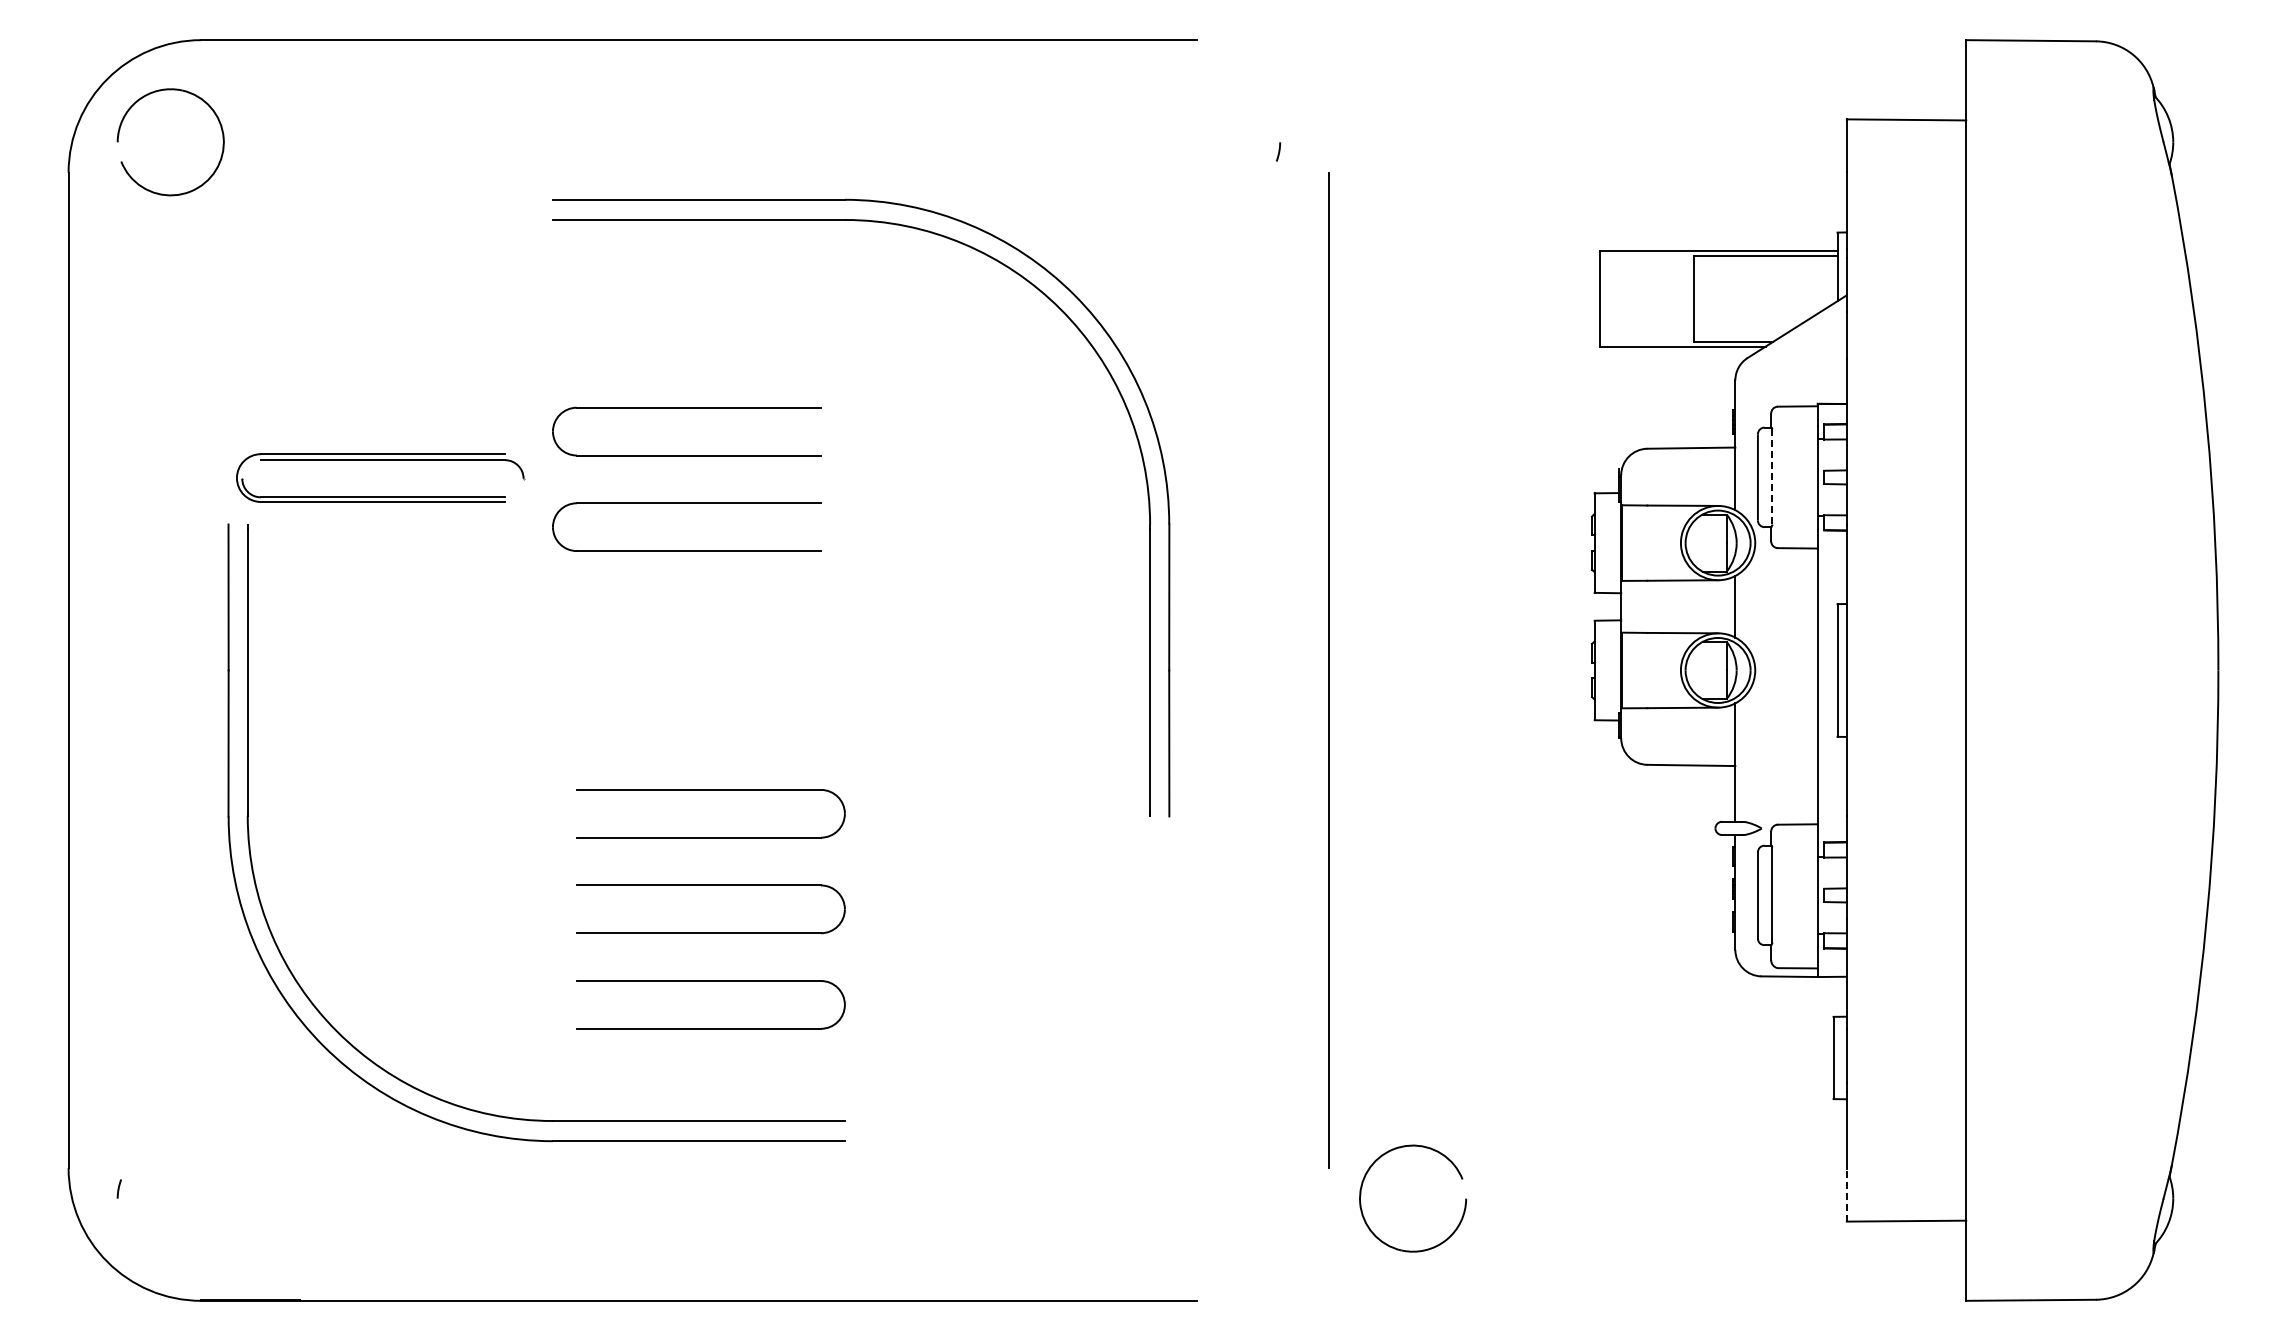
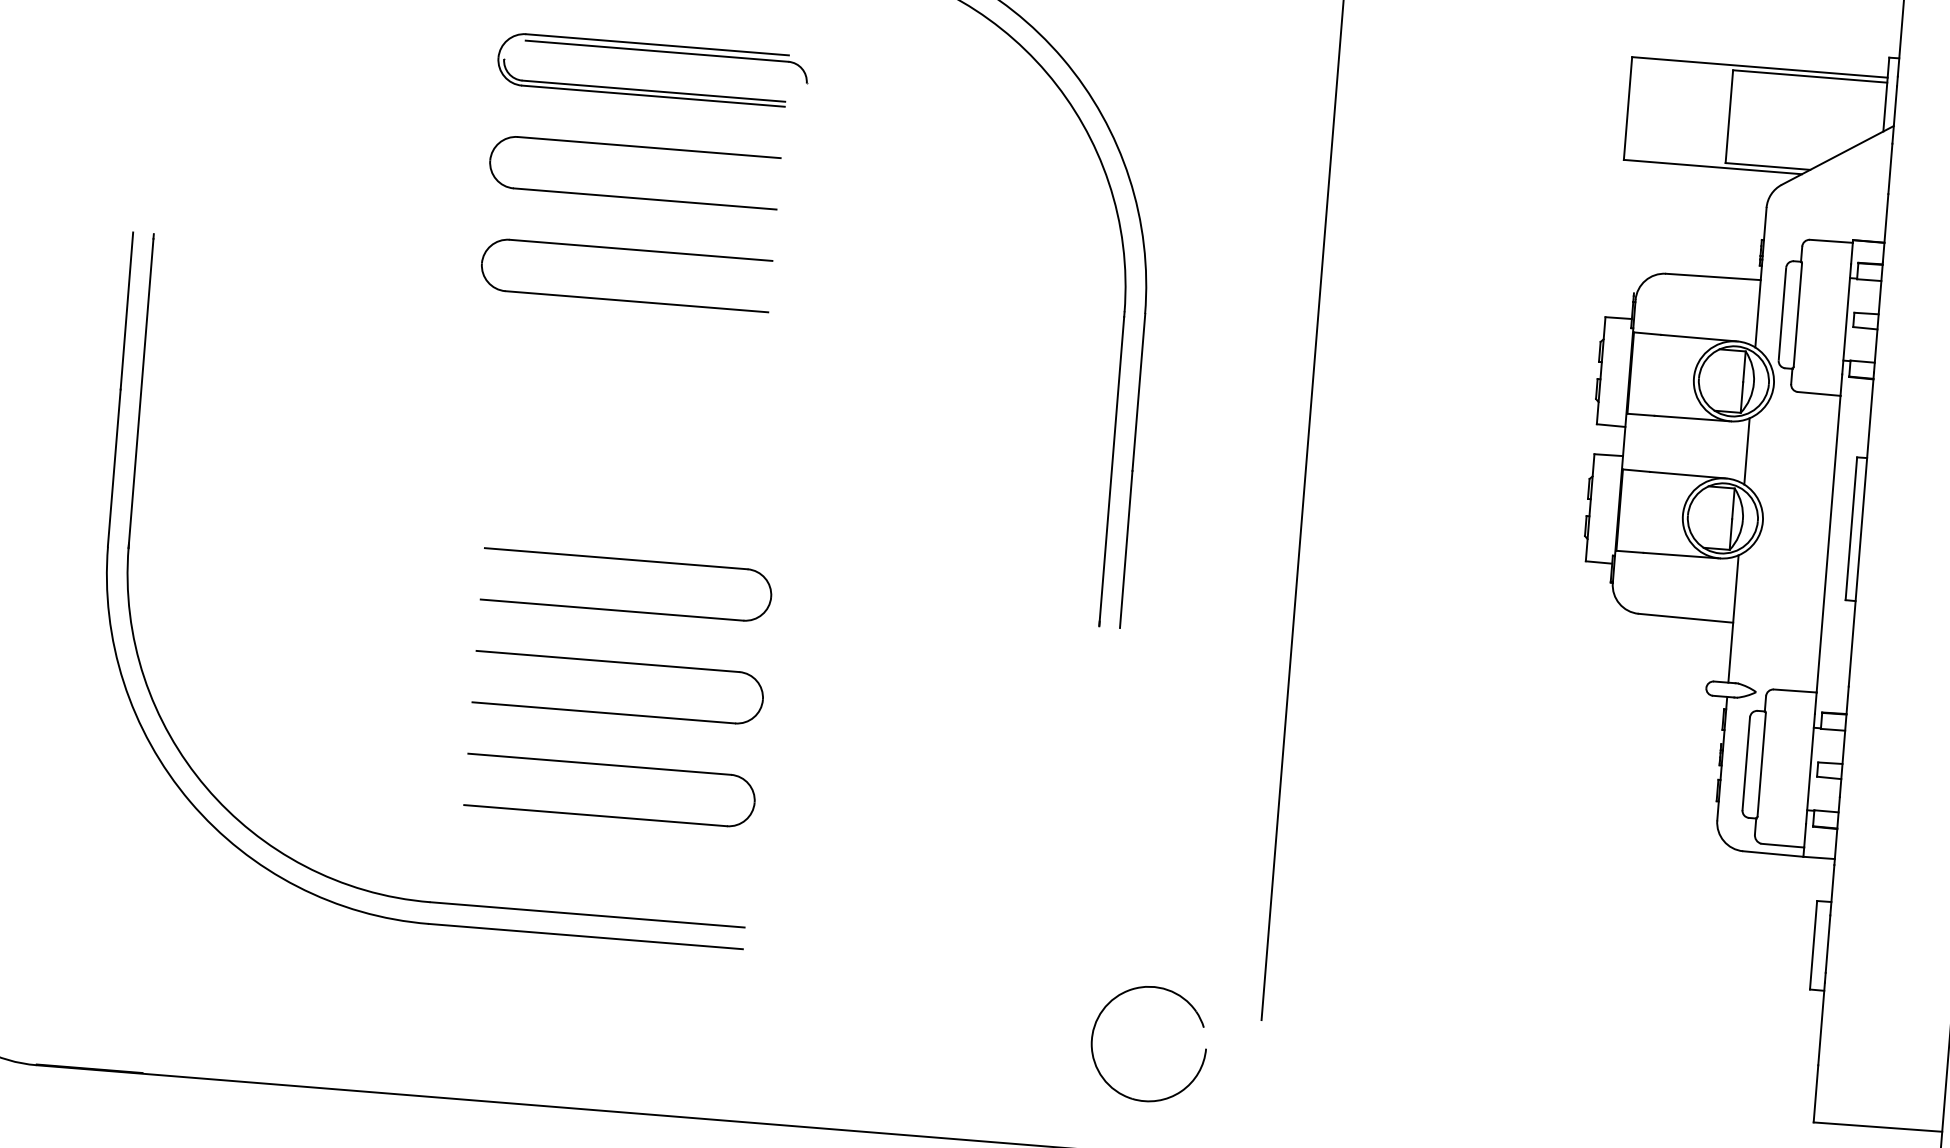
part: (380, 460) -> (654, 51), moved
line: (1772, 477) -> (1798, 315), dashed -> solid
part: (1456, 1170) -> (1198, 1017), moved
line: (1846, 1195) -> (1815, 1094), dashed -> solid

